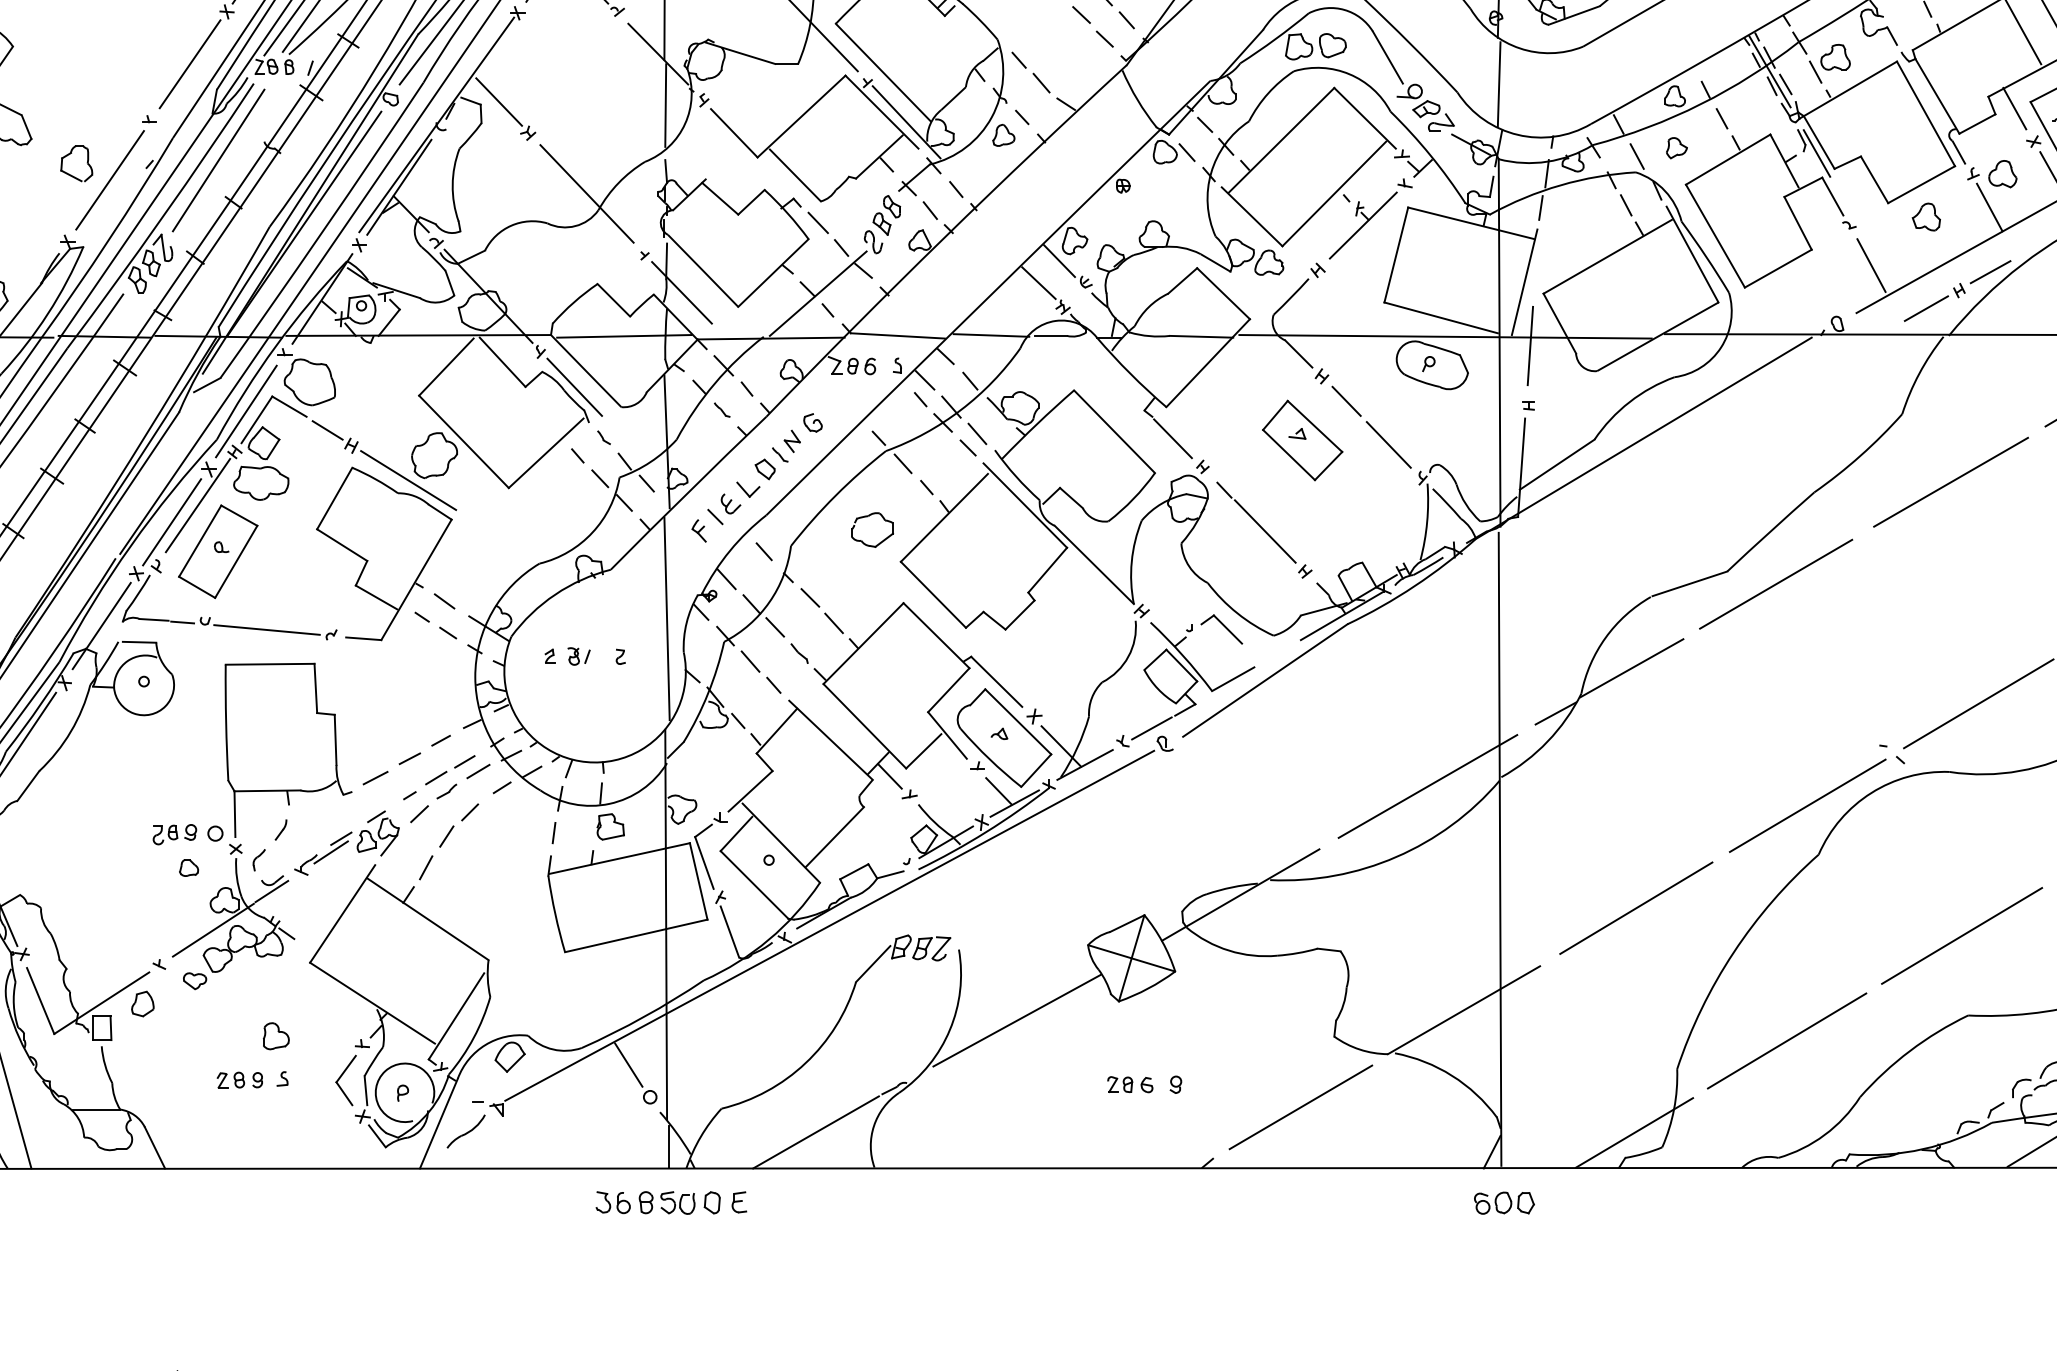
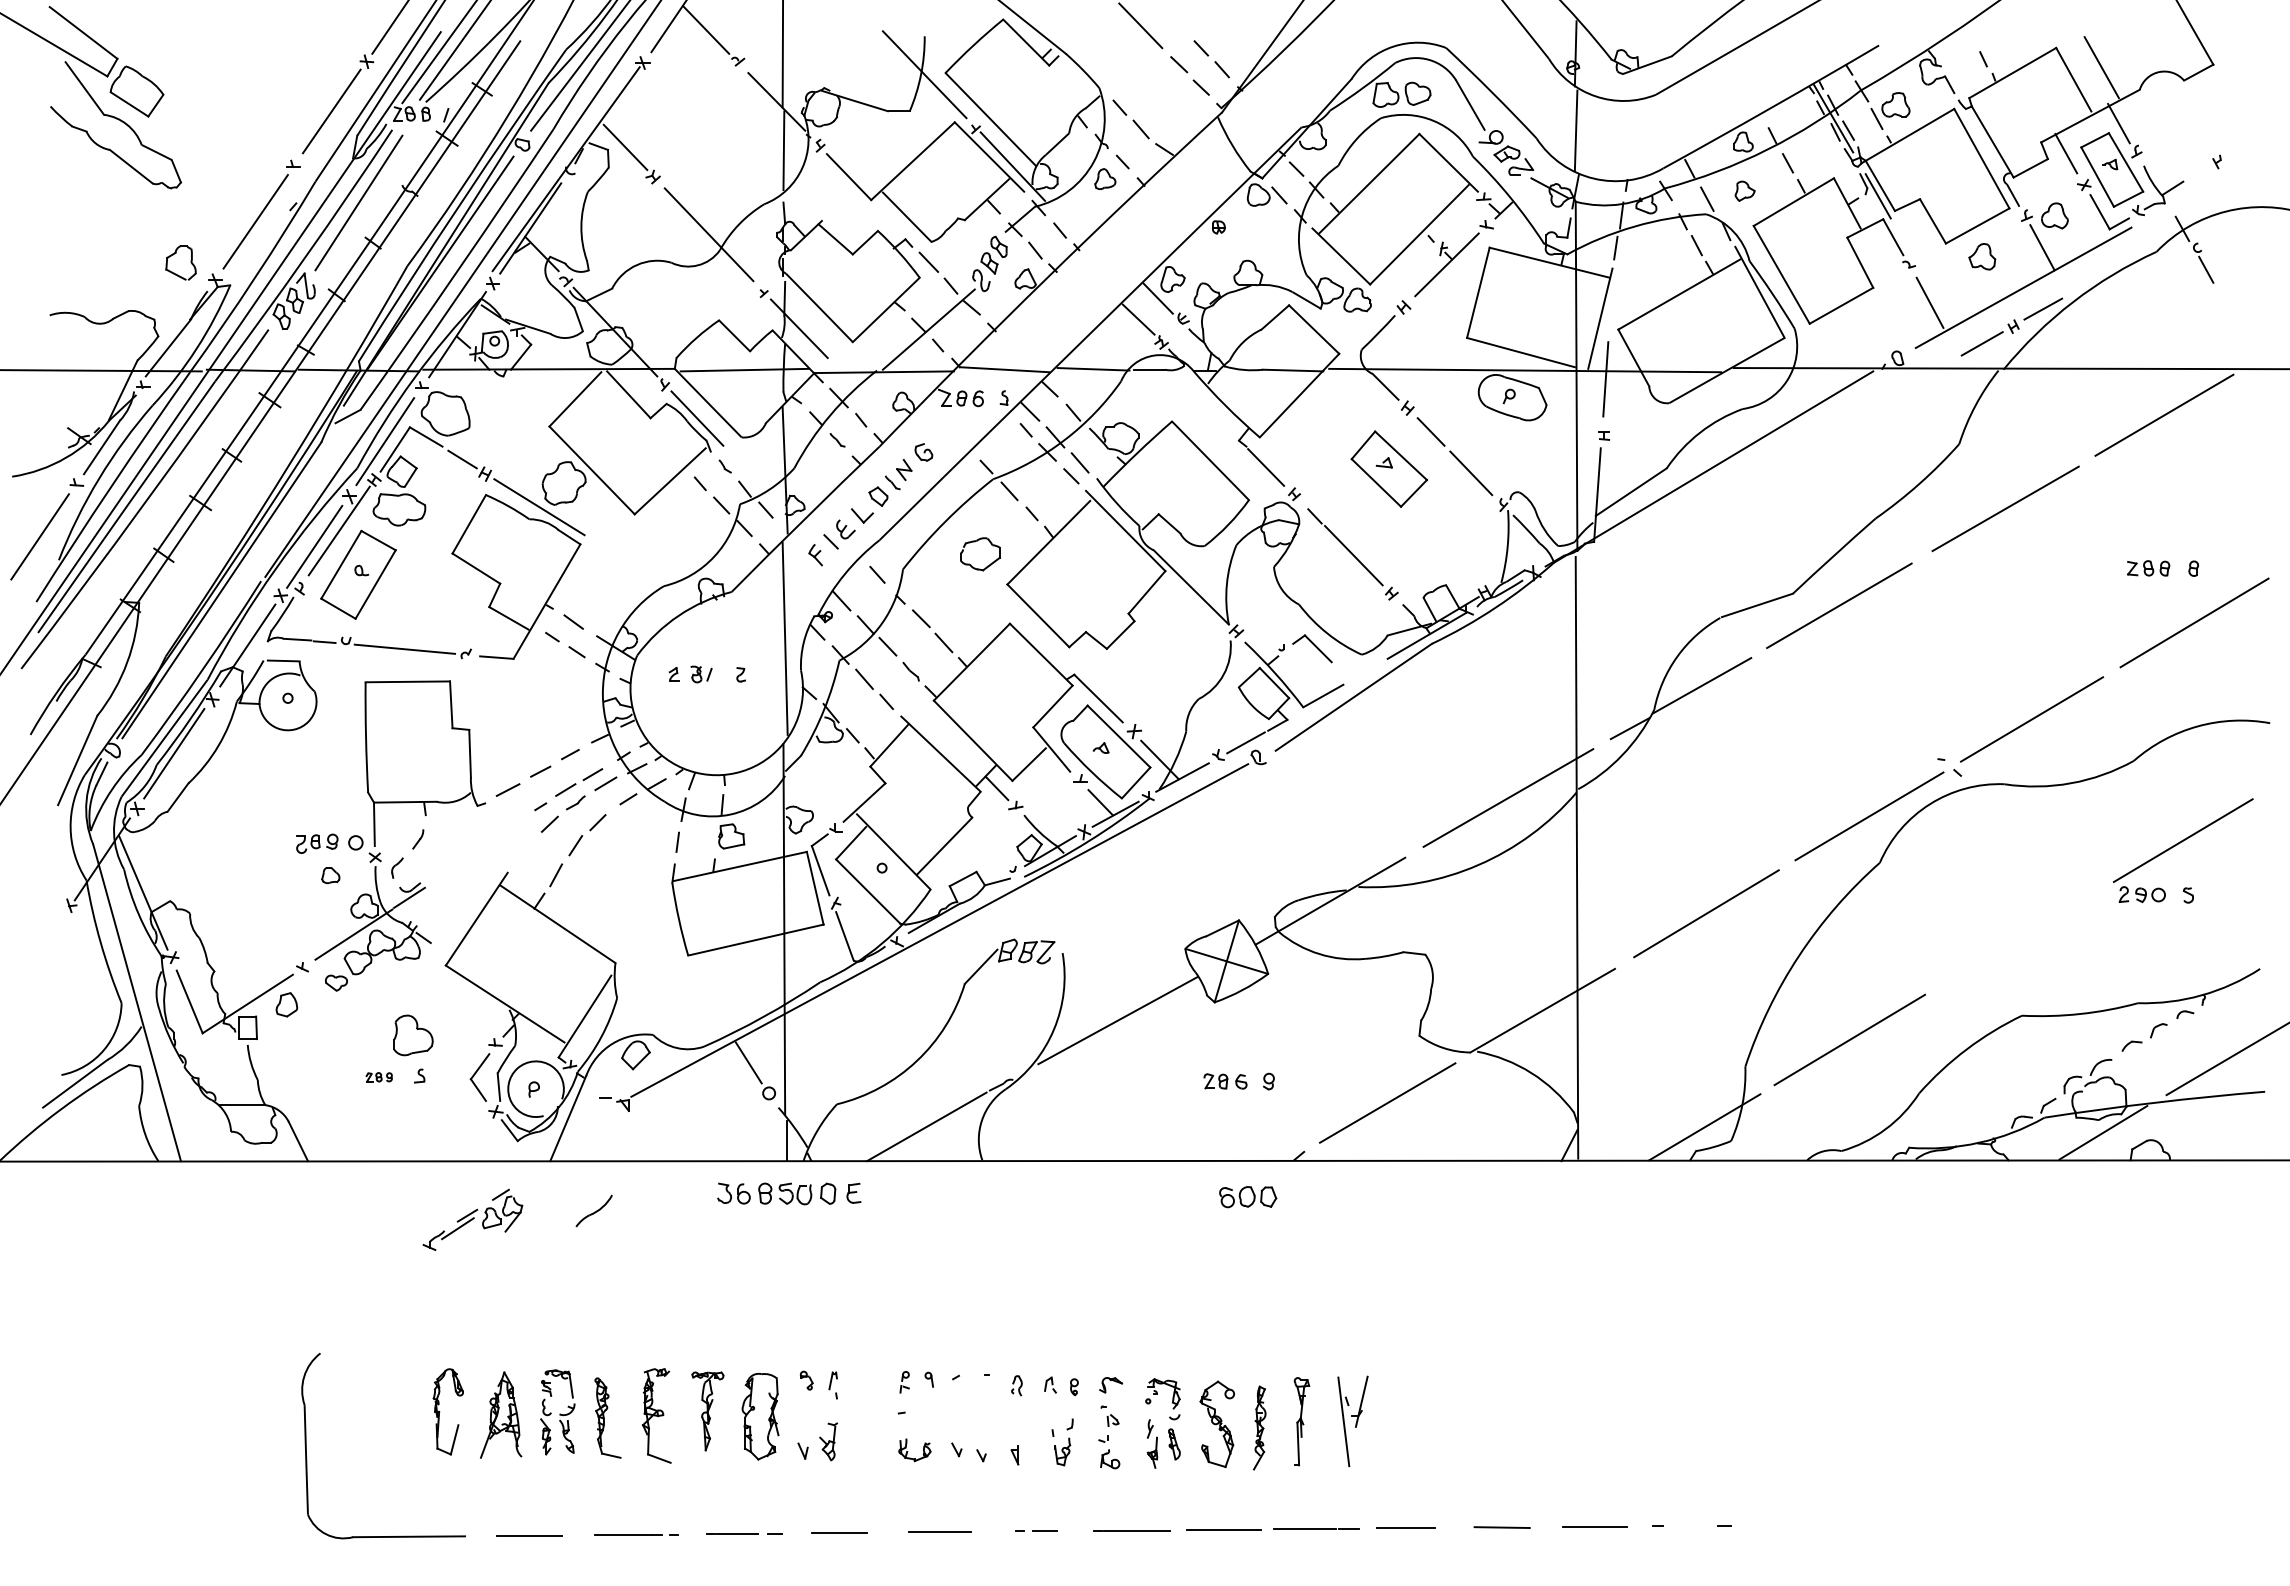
part: (76, 163) -> (180, 262), moved
part: (346, 842) -> (472, 1219), moved
line: (1962, 935) -> (2016, 939), removed
part: (276, 1036) -> (413, 1035), size x1.6
part: (240, 1080) -> (379, 1077), size x0.6
part: (465, 1130) -> (593, 1210), moved
part: (1504, 1203) -> (1248, 1197), moved

